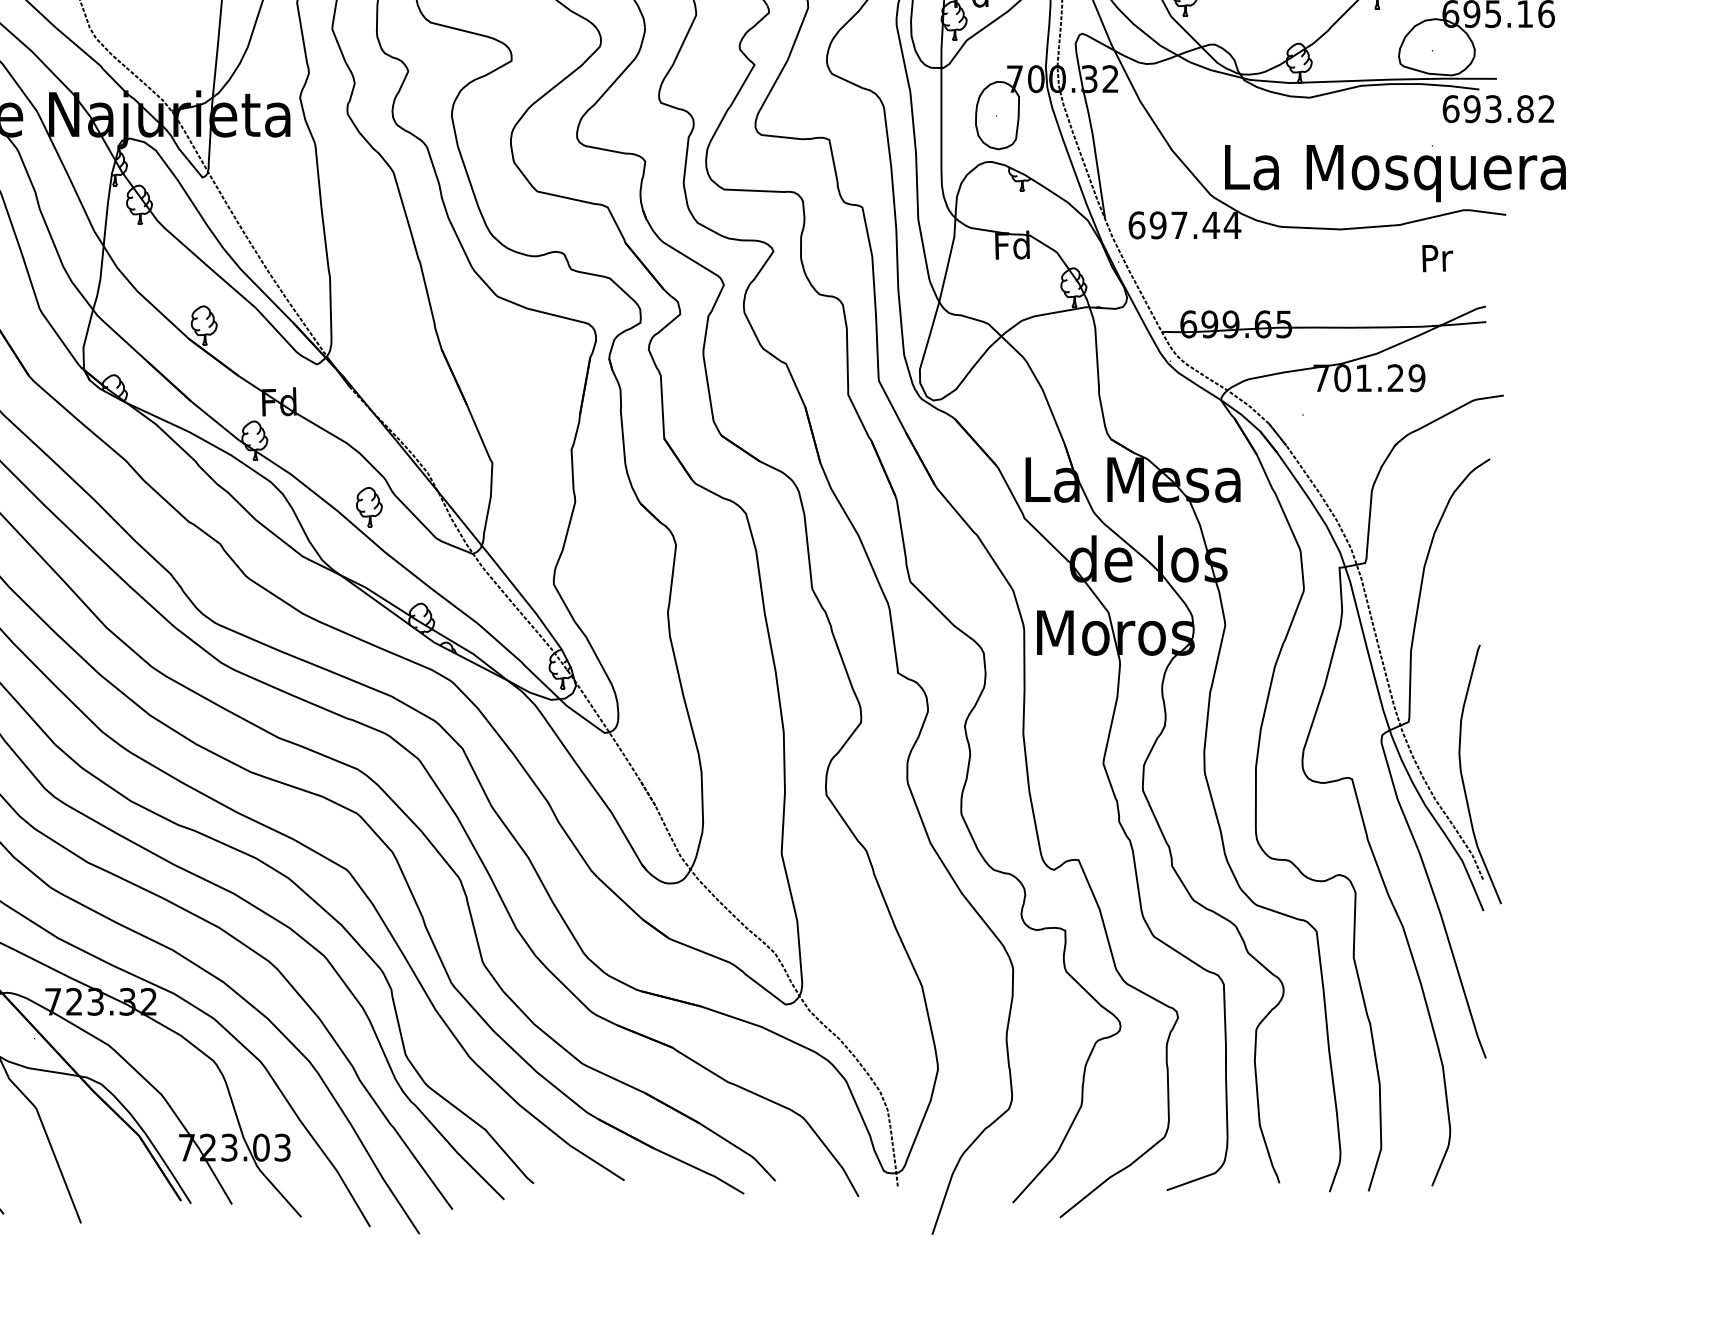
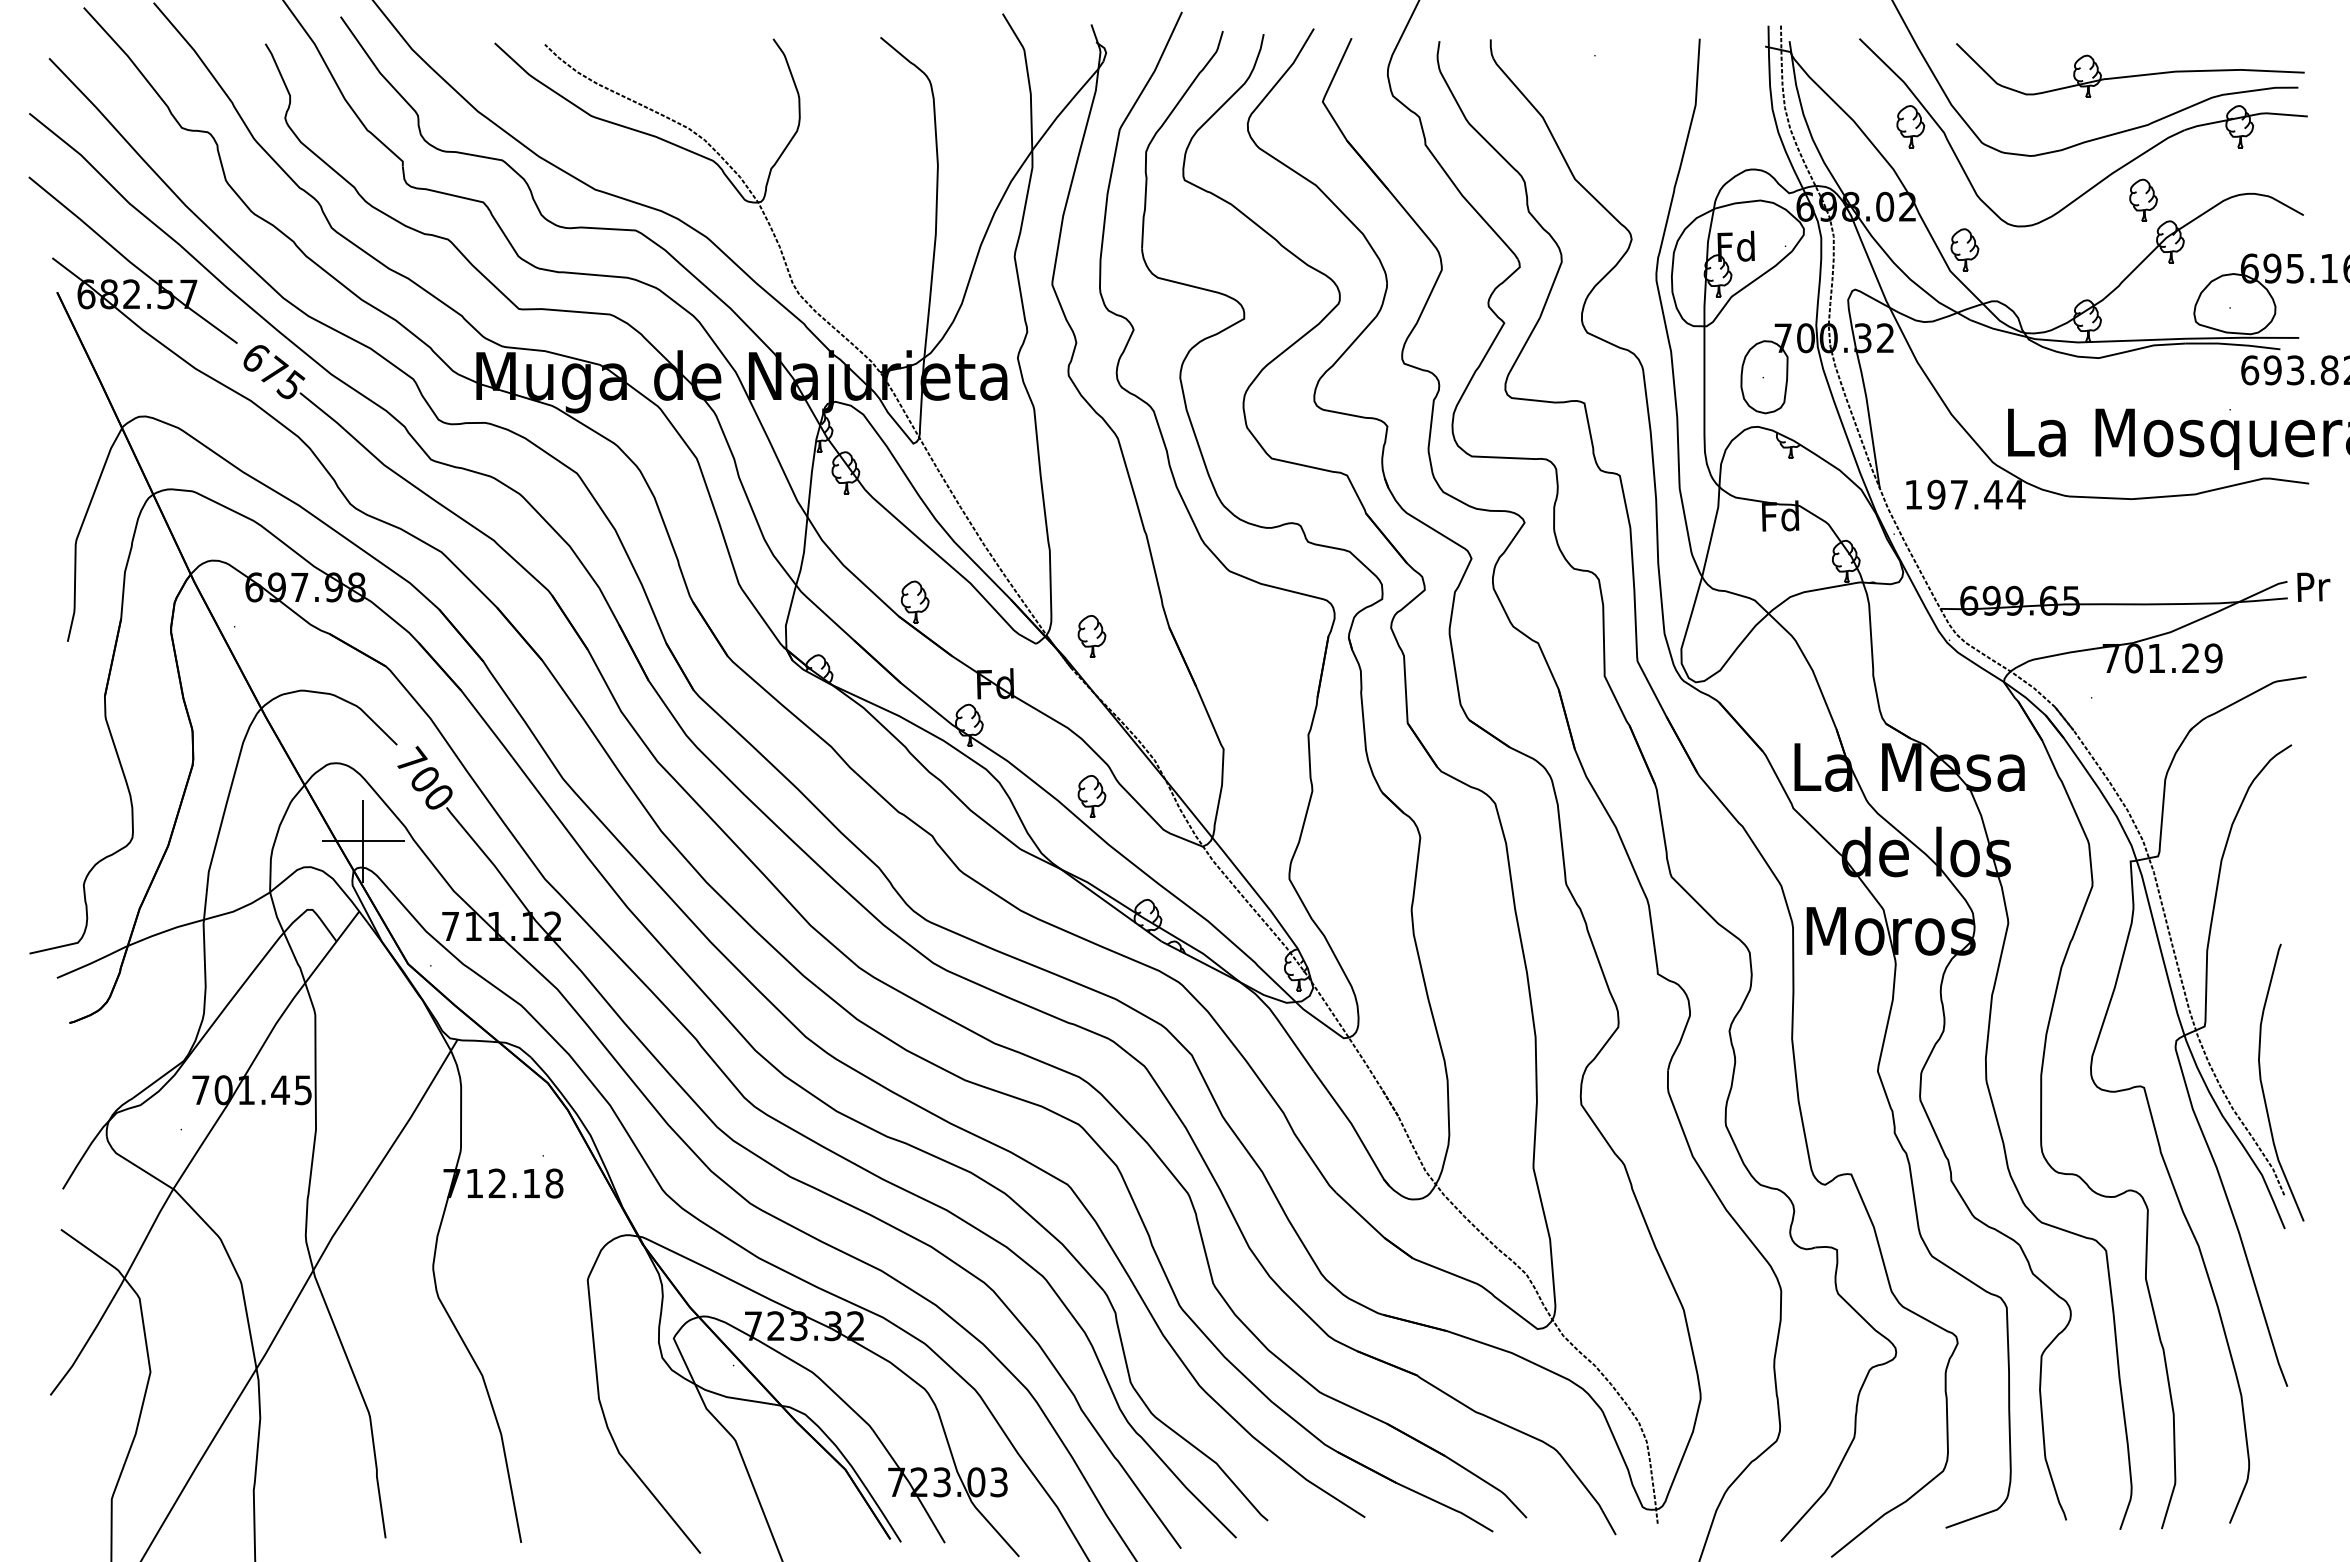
text: (1136, 225) -> (1913, 494), 697.44 -> 197.44
text: (1437, 257) -> (2313, 586), moved
part: (368, 357) -> (1091, 636), added

